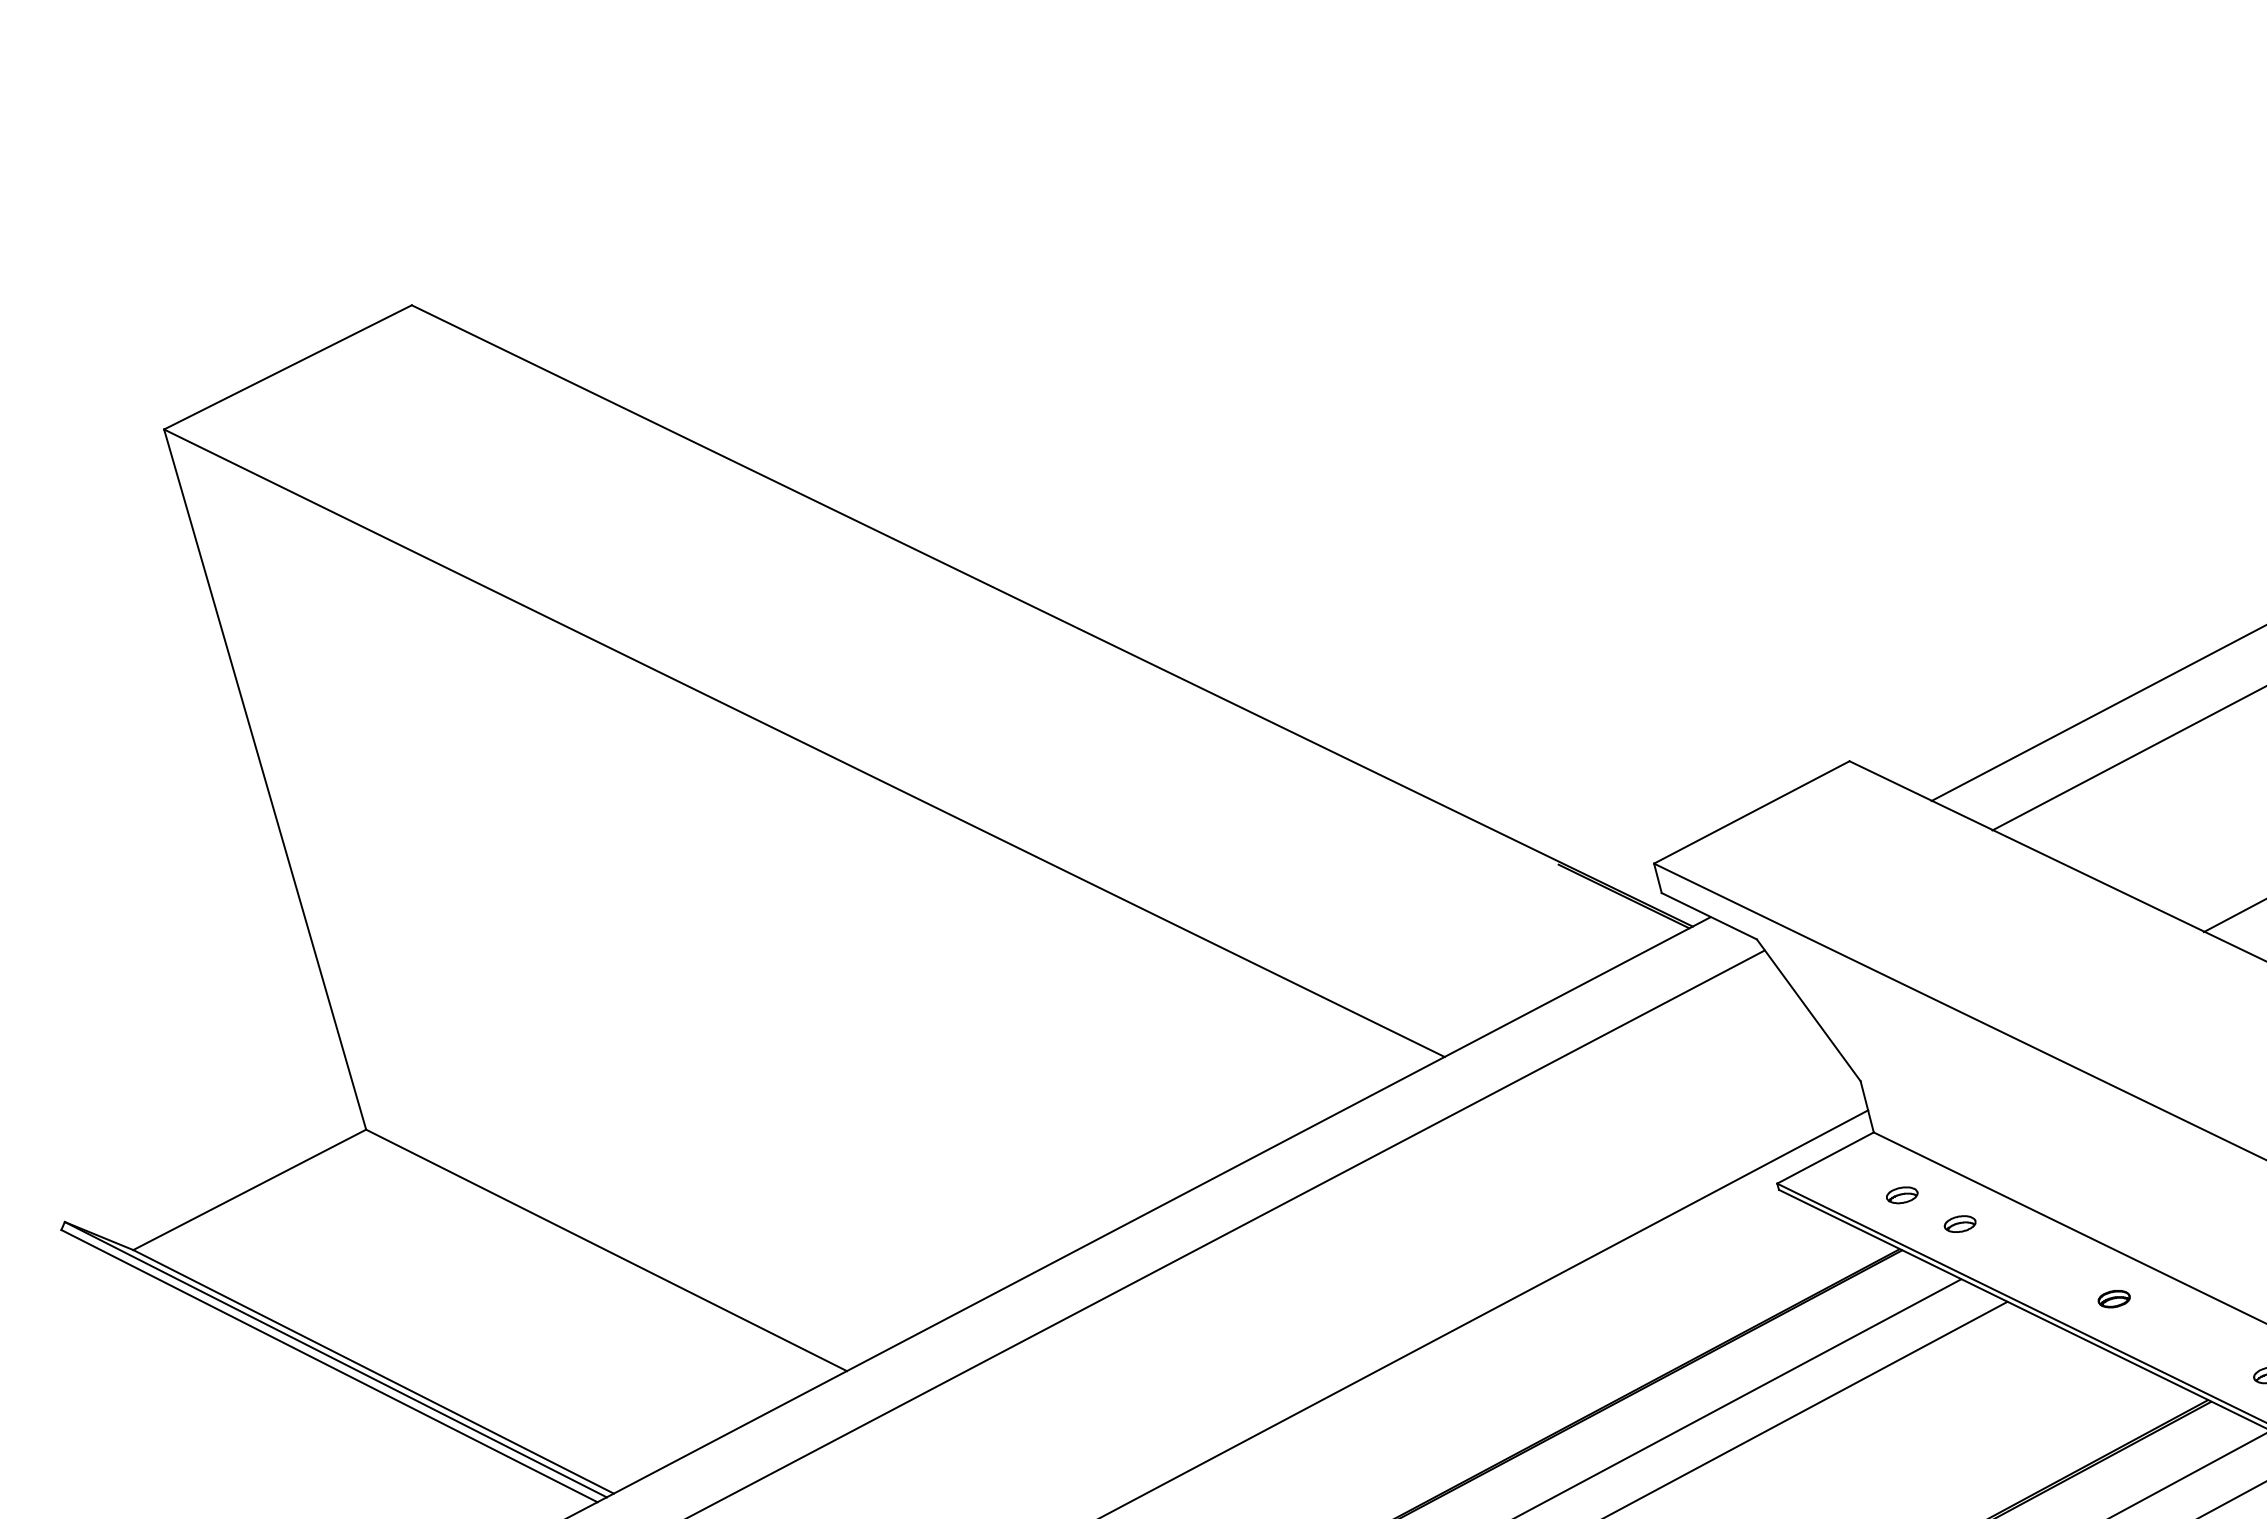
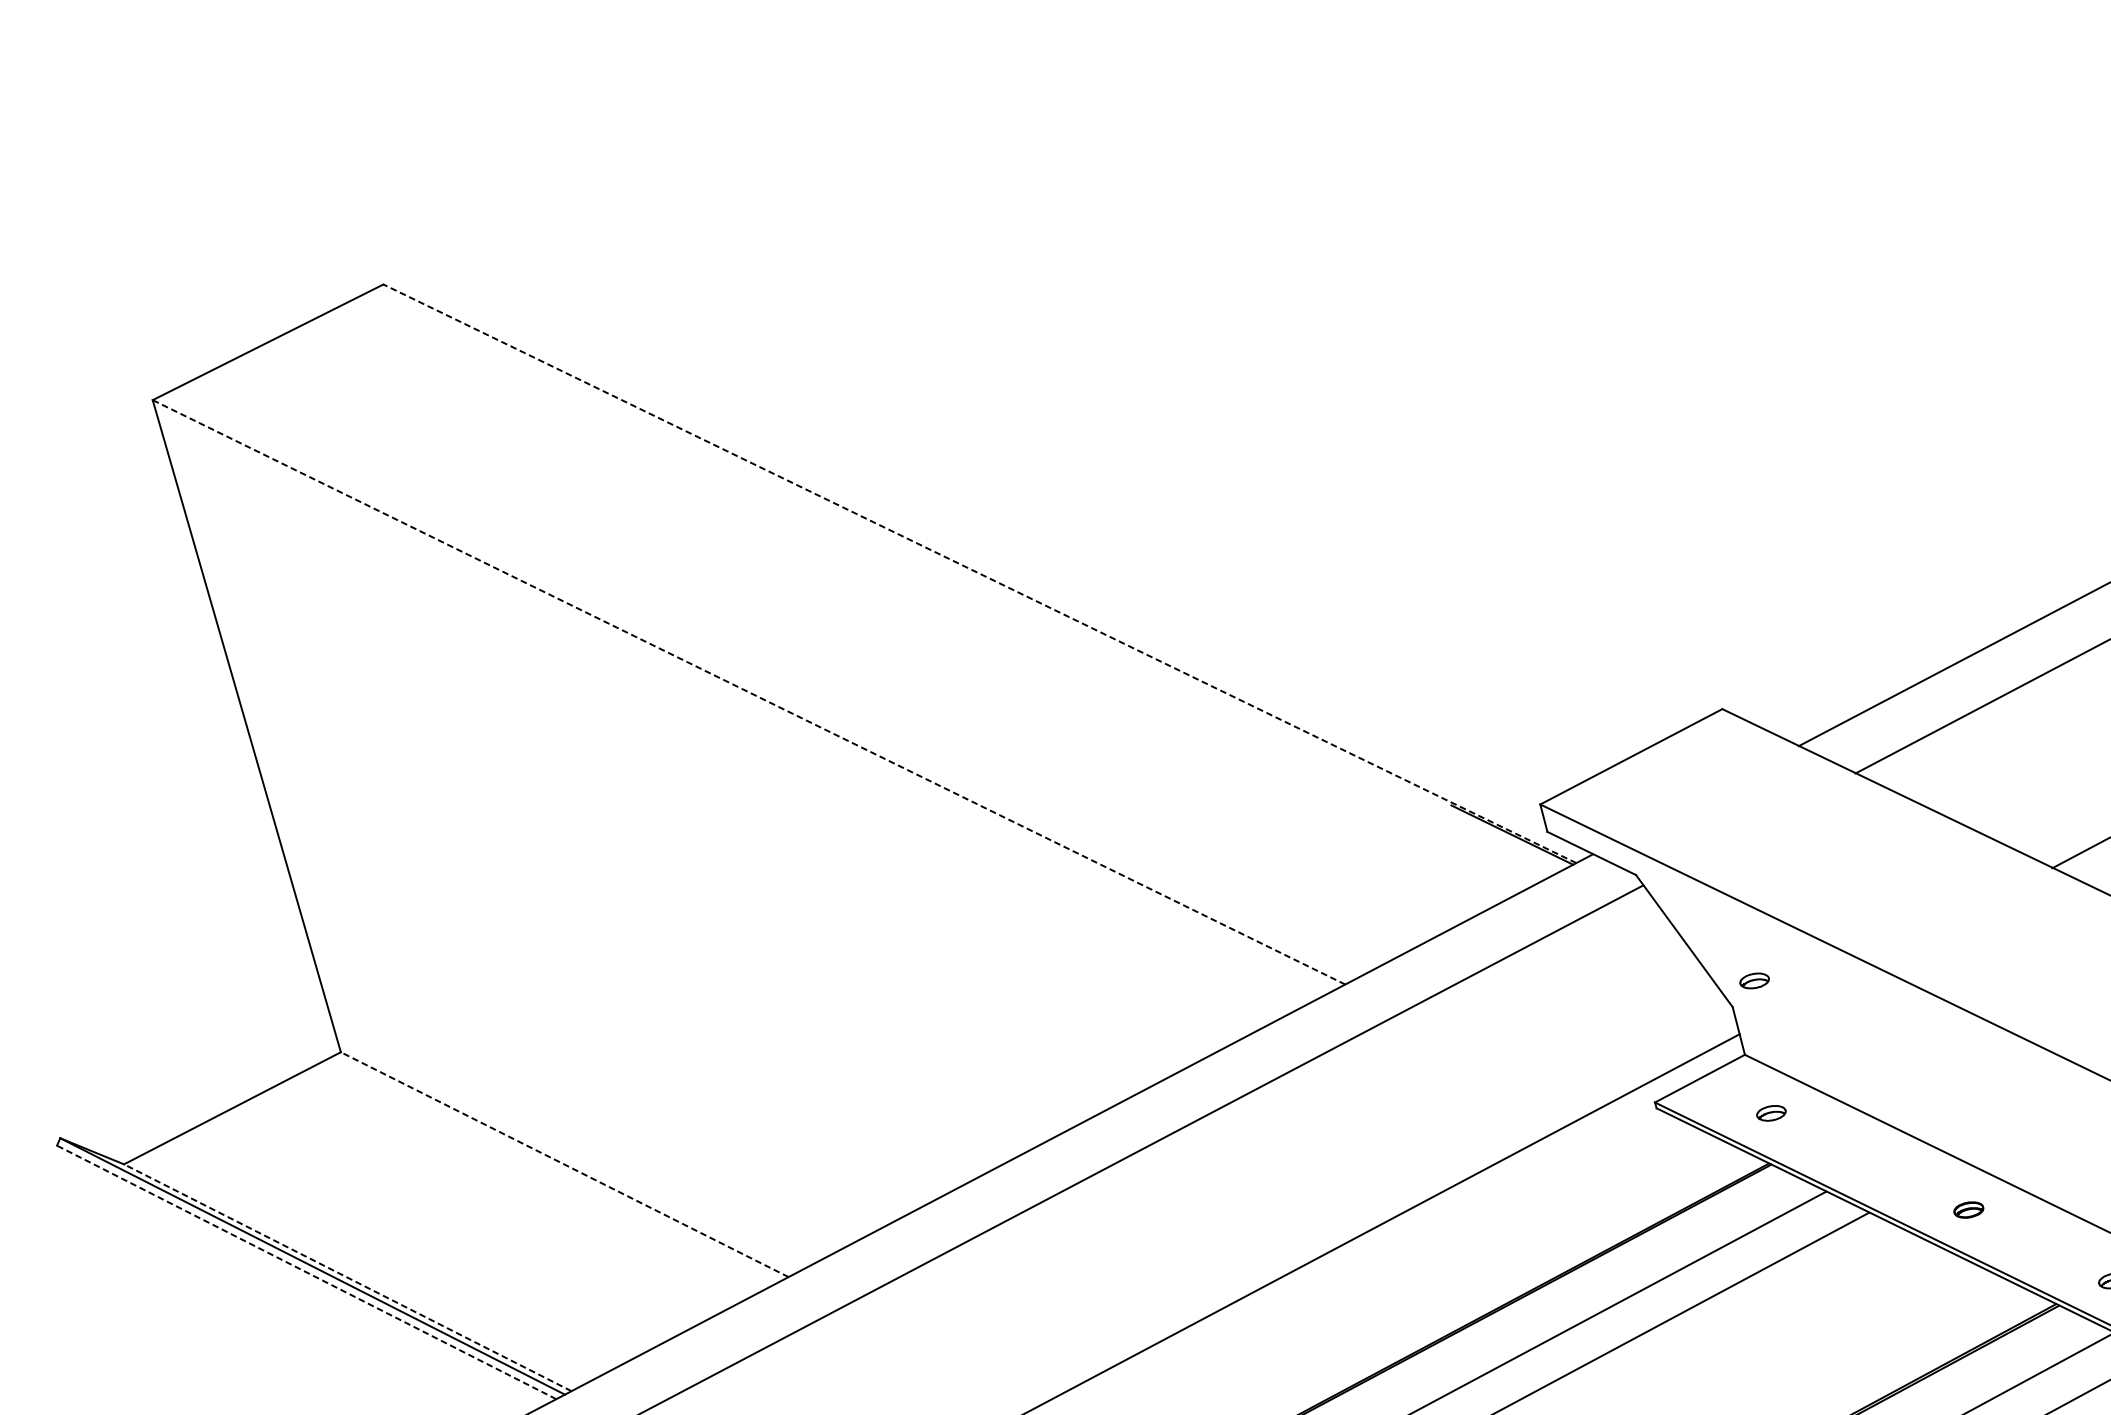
line: (1052, 615) -> (980, 573), solid -> dashed
line: (804, 743) -> (749, 692), solid -> dashed
part: (1959, 1223) -> (1753, 980), moved
line: (606, 1250) -> (564, 1164), solid -> dashed
line: (329, 1366) -> (306, 1272), solid -> dashed
line: (373, 1371) -> (347, 1277), solid -> dashed

